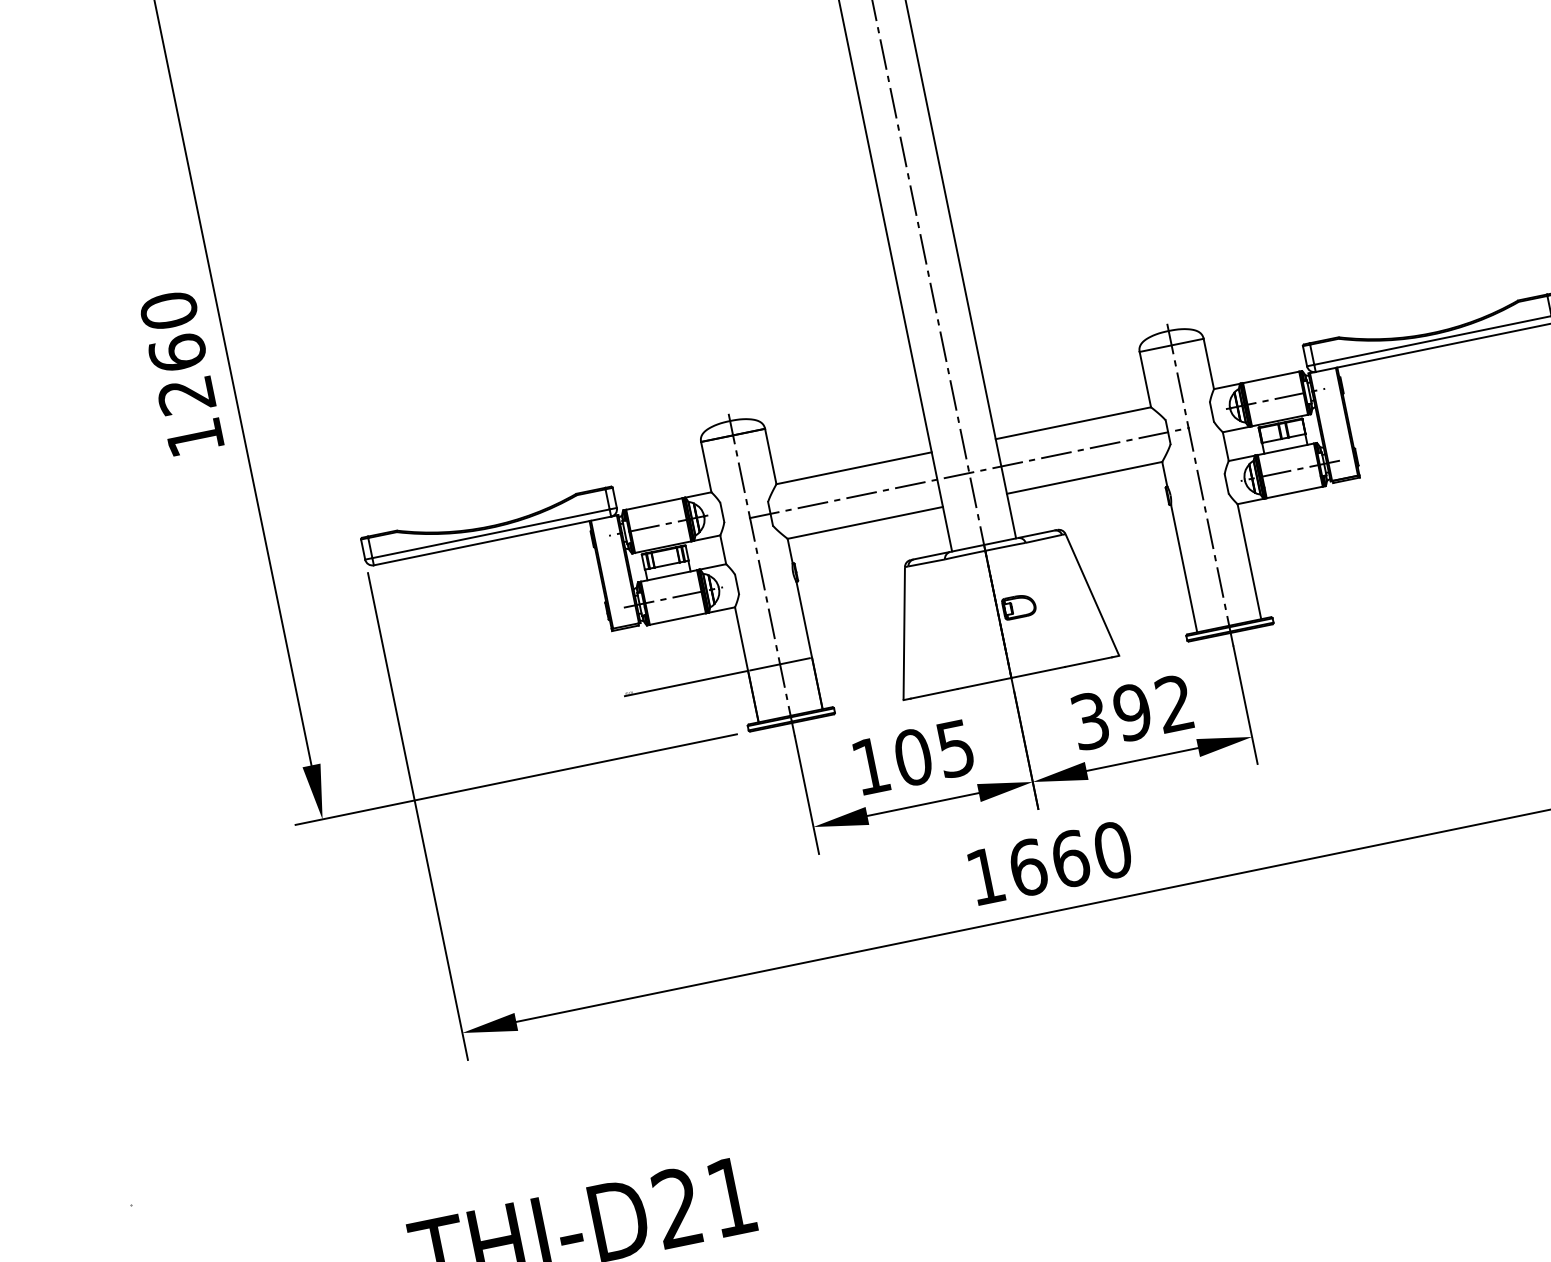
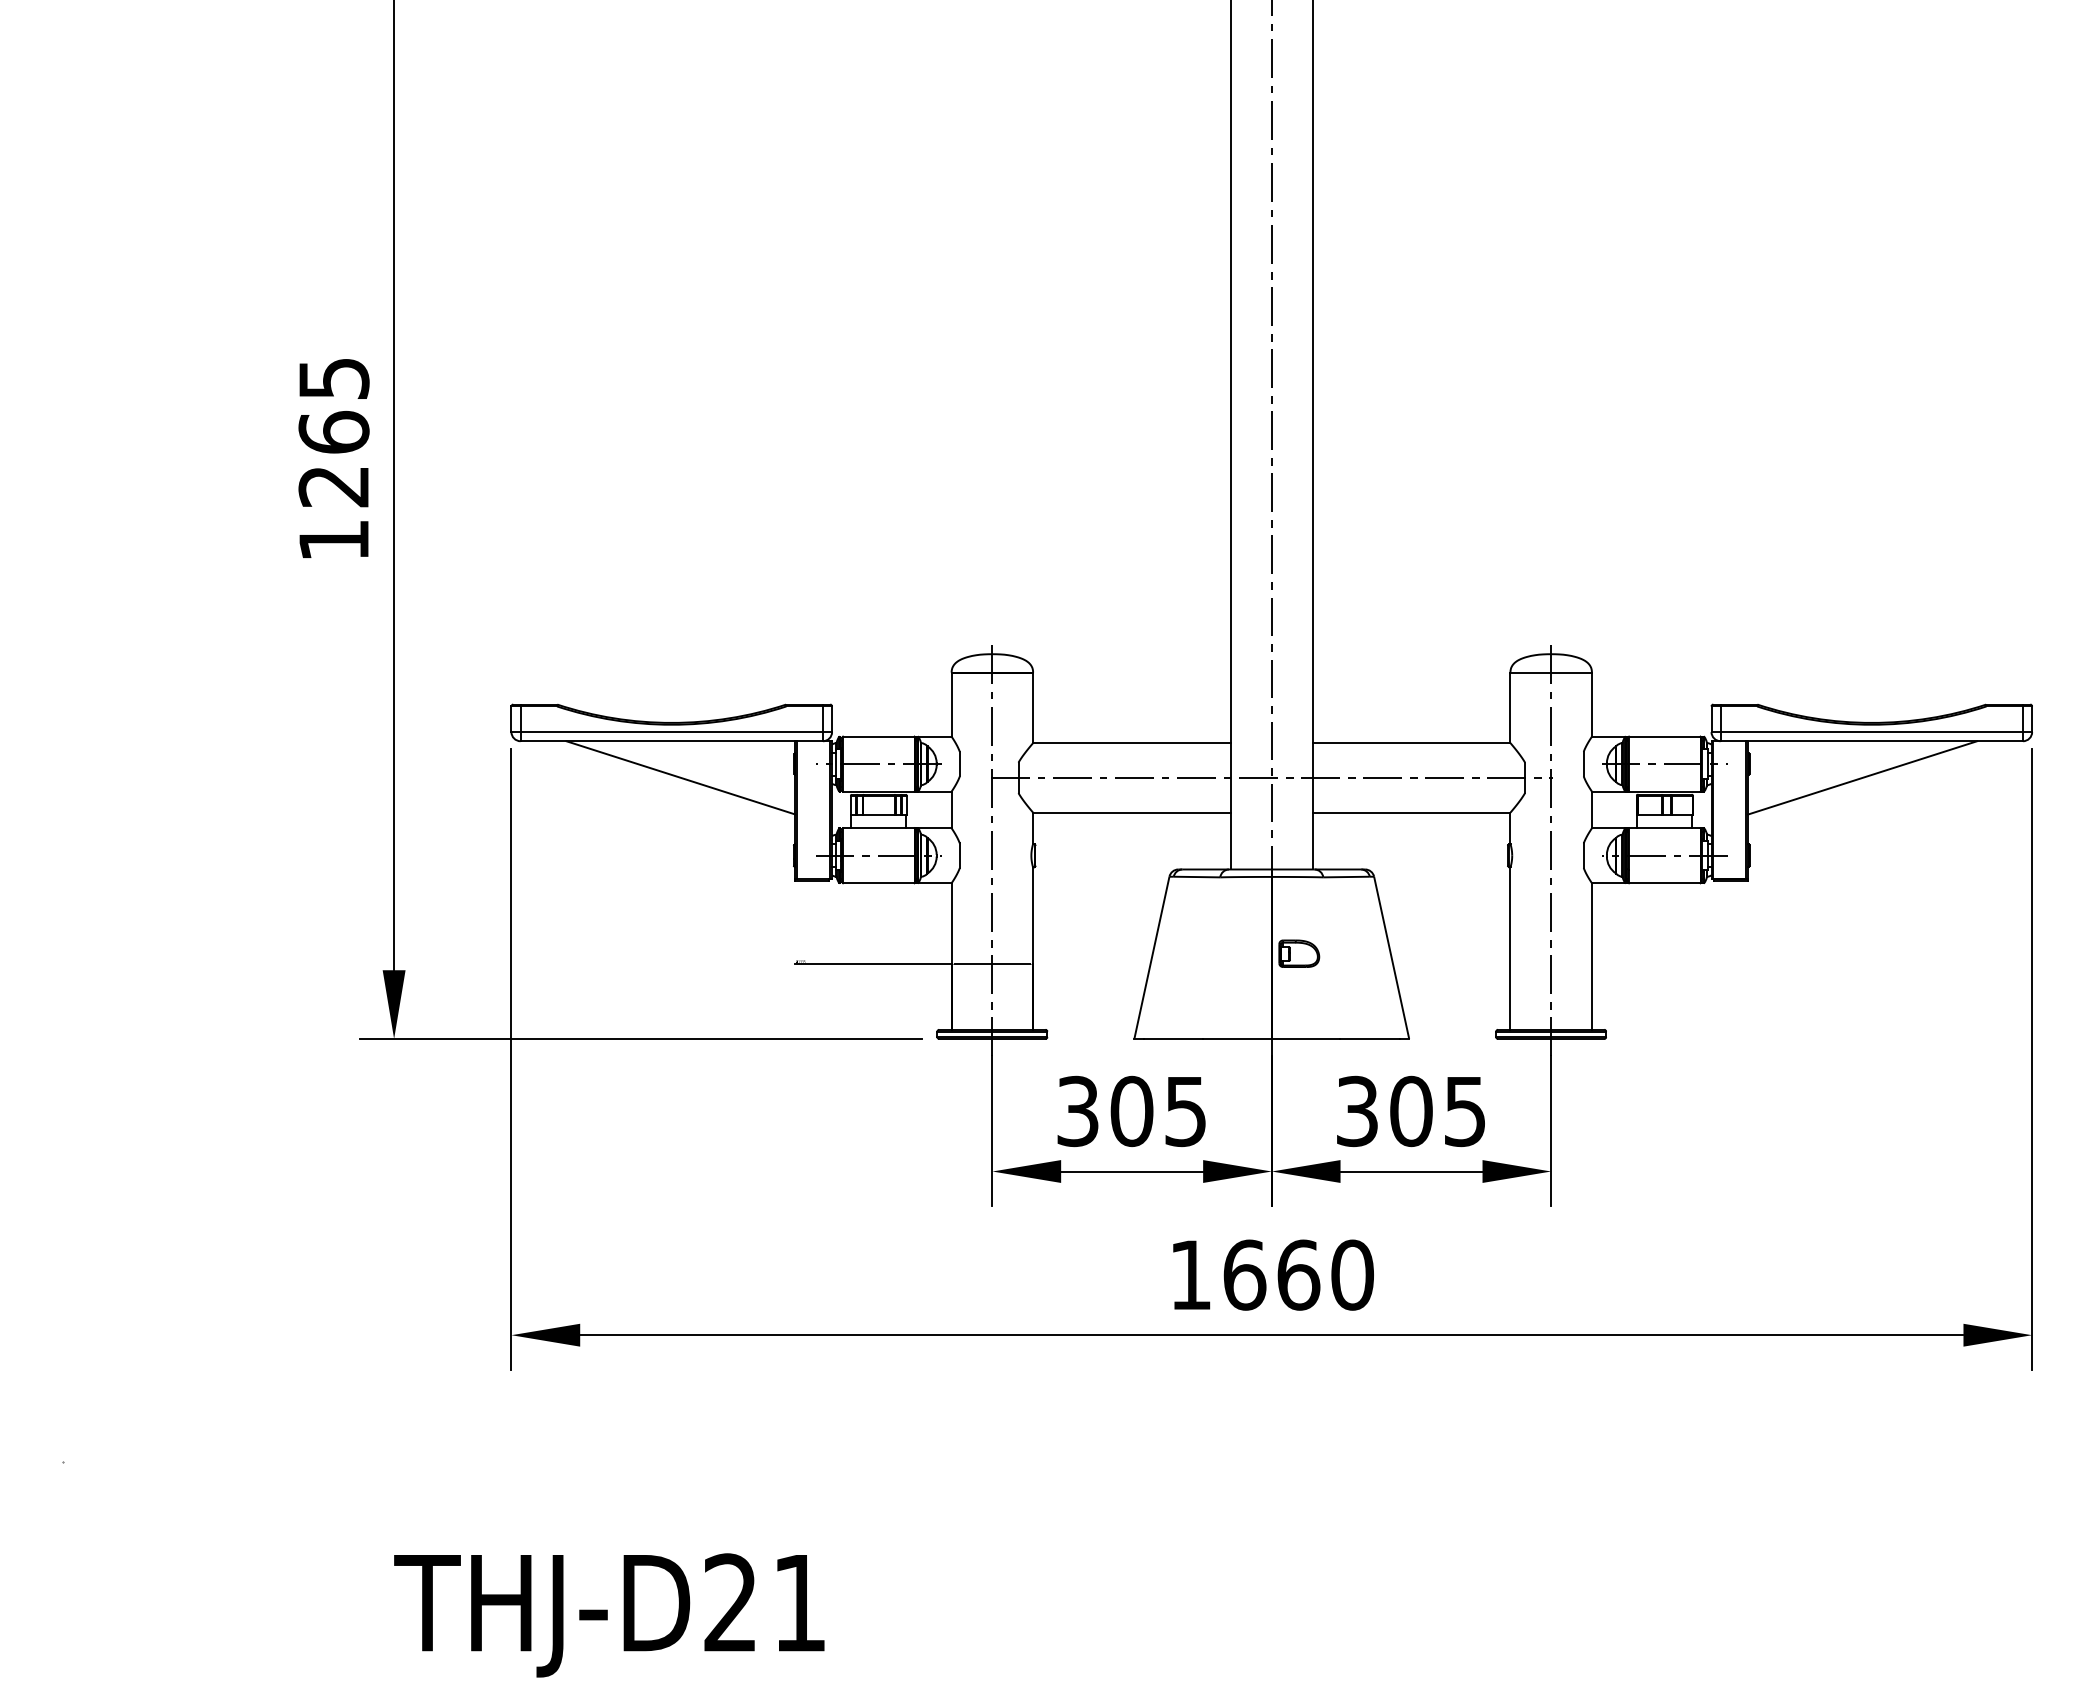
text: (168, 310) -> (333, 378), 1260 -> 1265
line: (1432, 377) -> (1862, 777), added
line: (505, 568) -> (680, 777), added
text: (1153, 708) -> (1437, 1111), 392 -> 305
text: (870, 766) -> (1077, 1111), 105 -> 305

